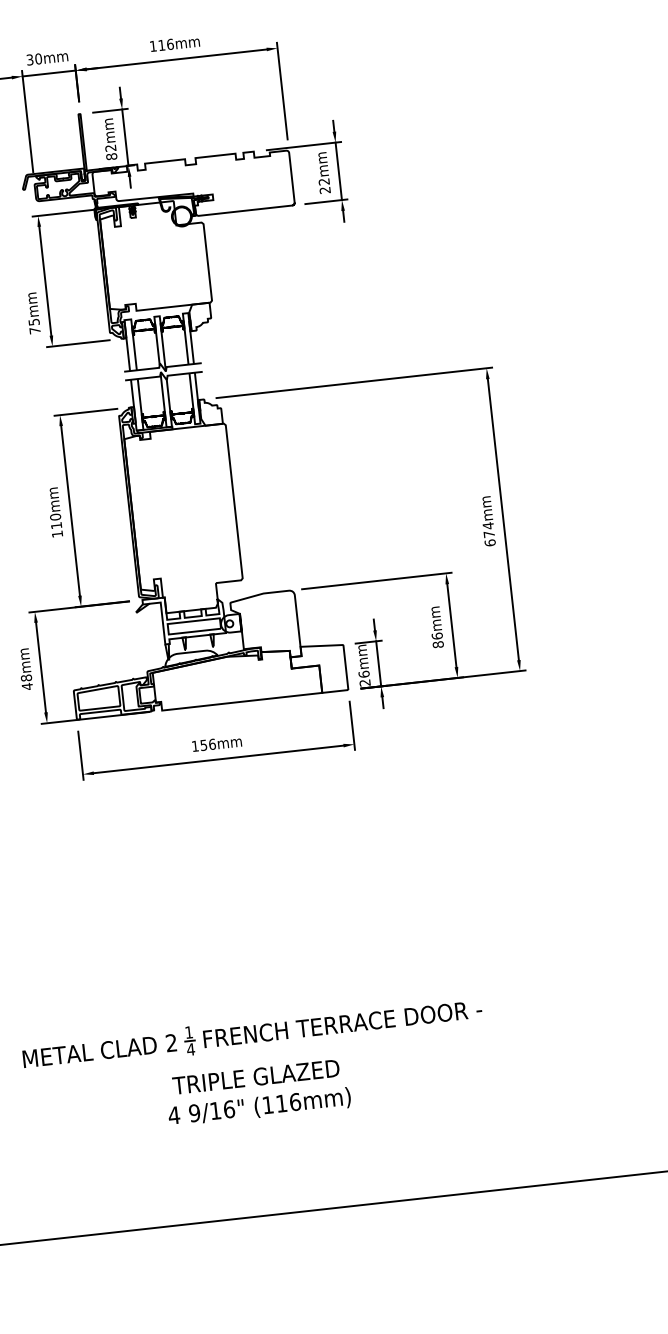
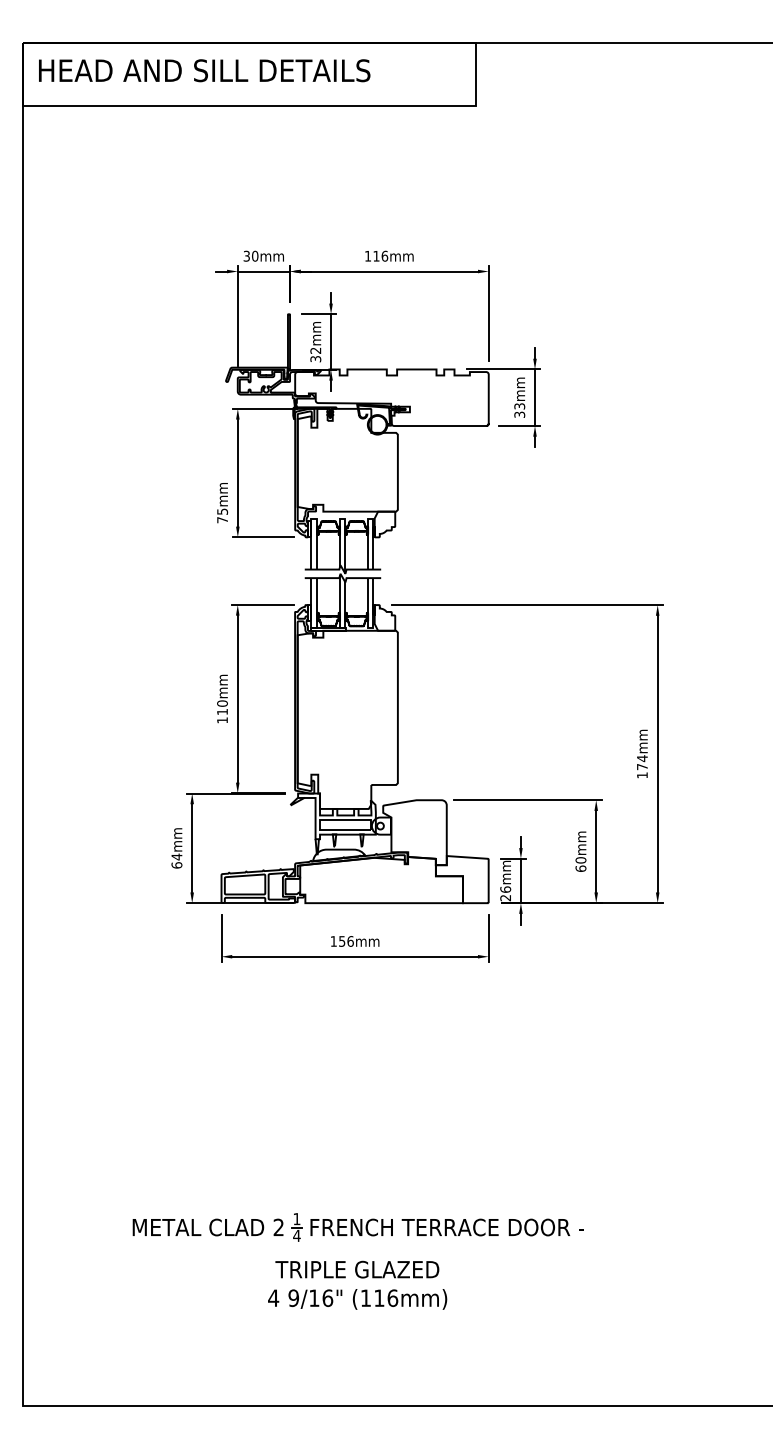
text: (111, 156) -> (315, 358), 82mm -> 32mm
text: (324, 186) -> (519, 410), 22mm -> 33mm
text: (490, 543) -> (642, 775), 674mm -> 174mm
text: (437, 640) -> (580, 864), 86mm -> 60mm
text: (26, 682) -> (176, 861), 48mm -> 64mm

